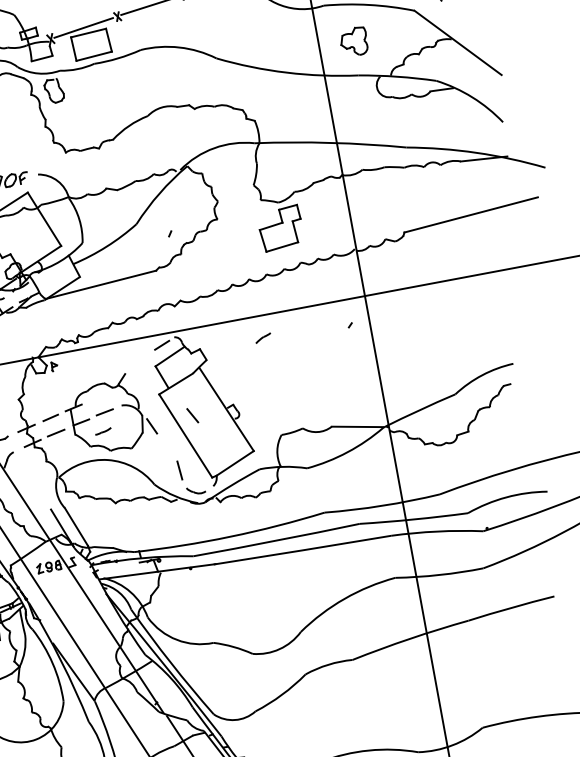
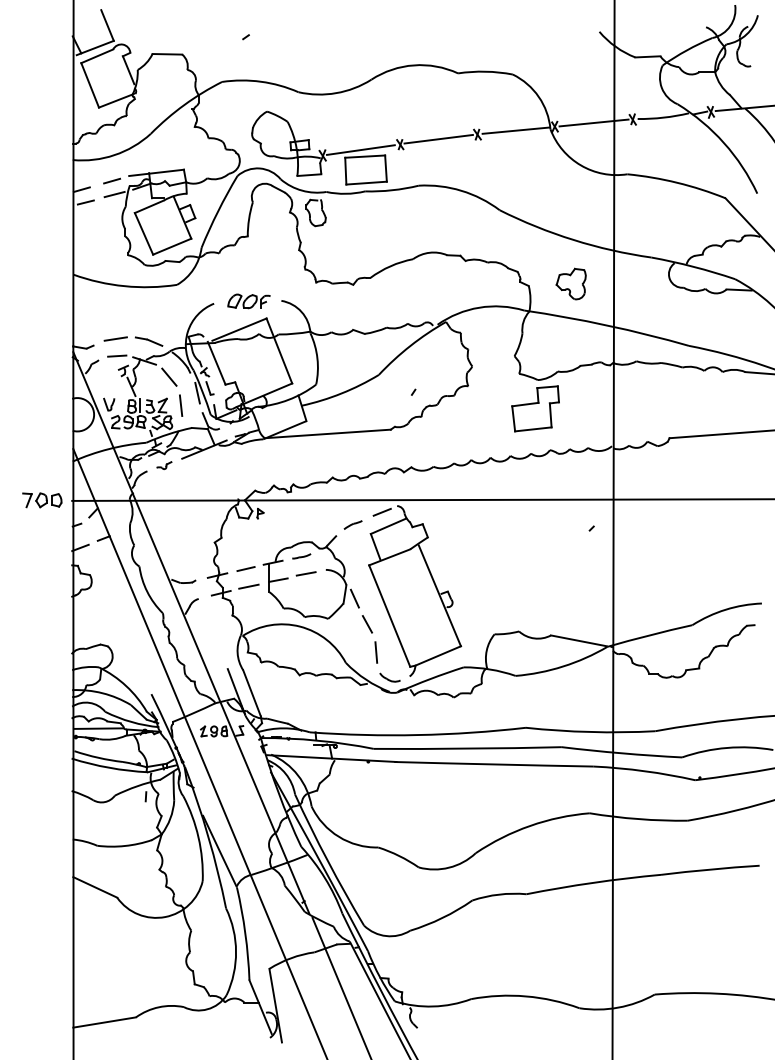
part: (353, 41) -> (570, 283), moved
line: (262, 337) -> (352, 524), moved
line: (191, 416) -> (366, 624), moved
line: (103, 431) -> (301, 556), moved

